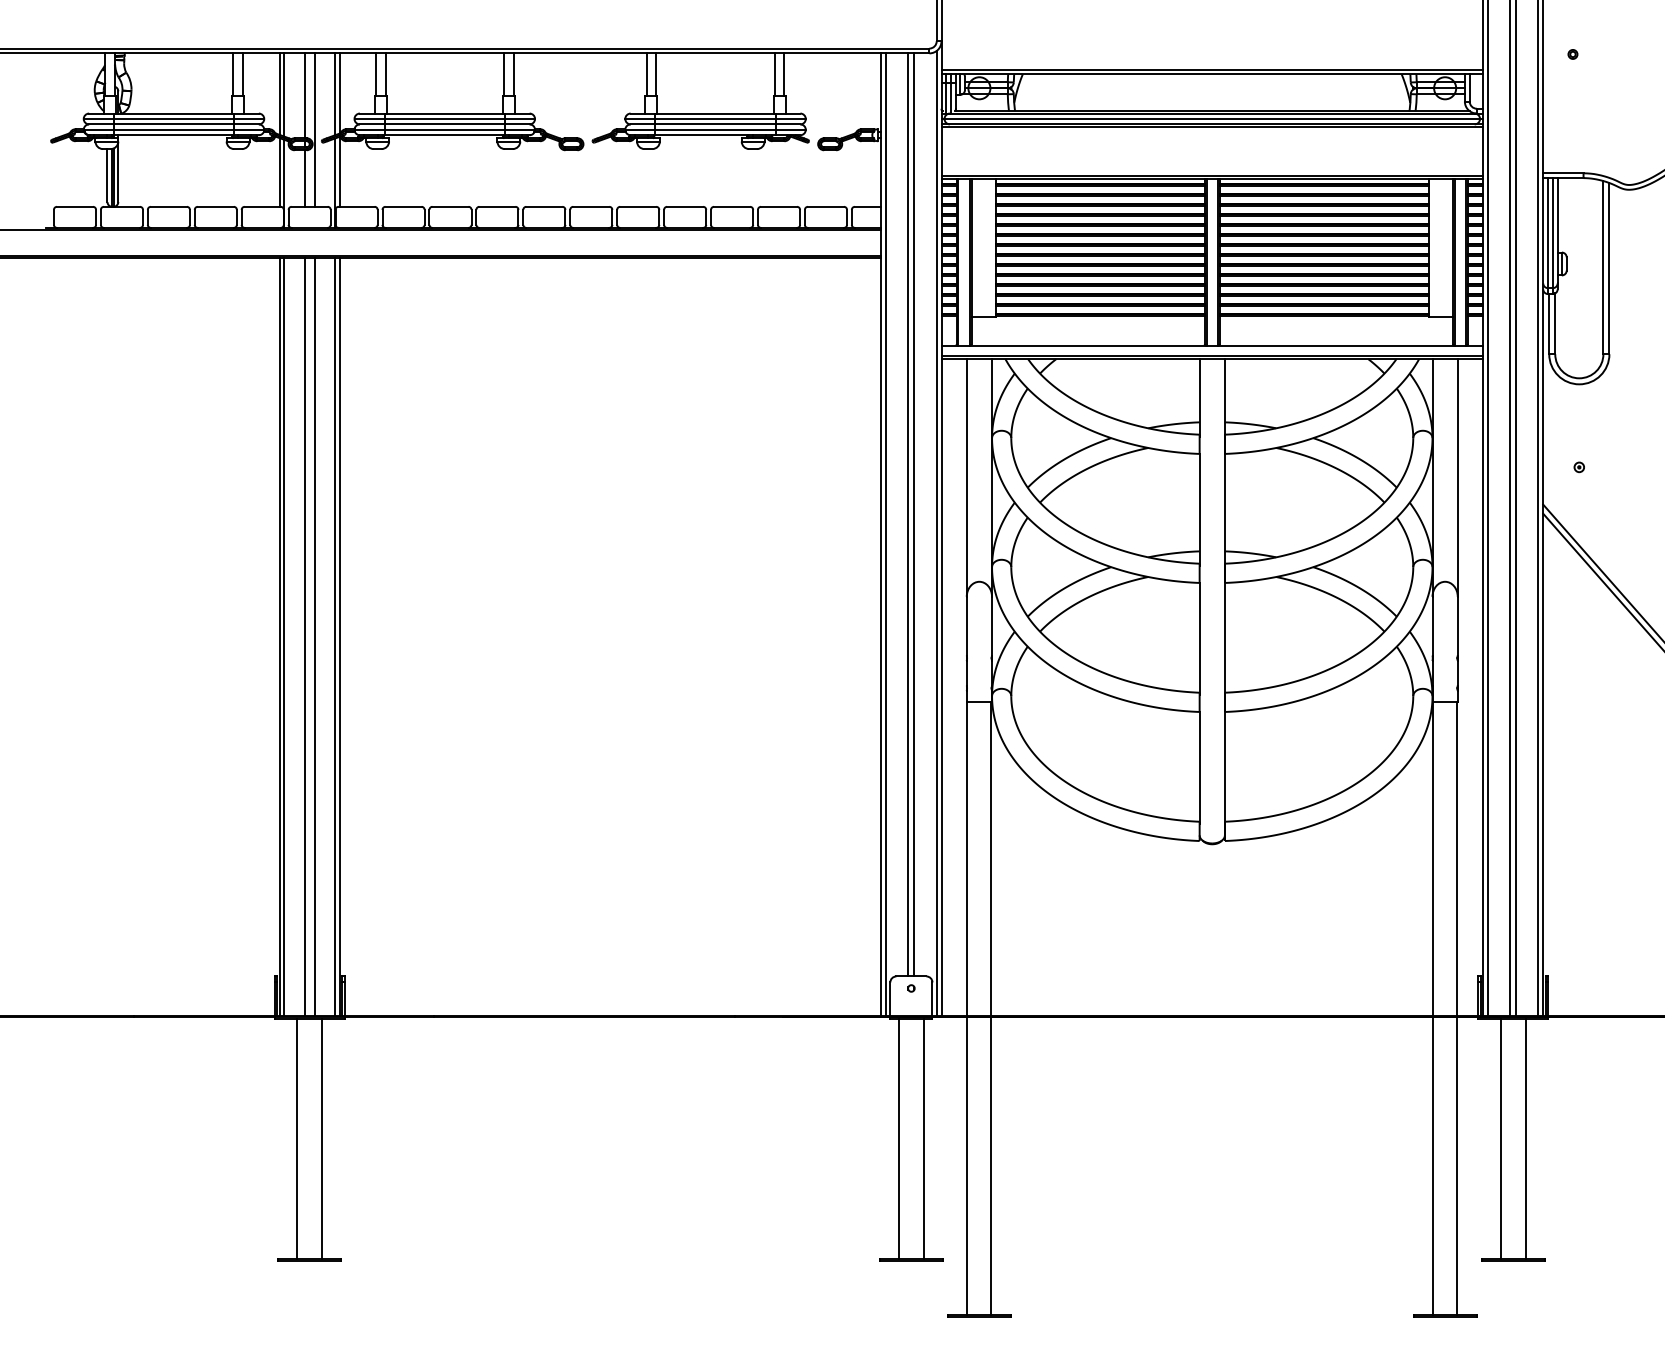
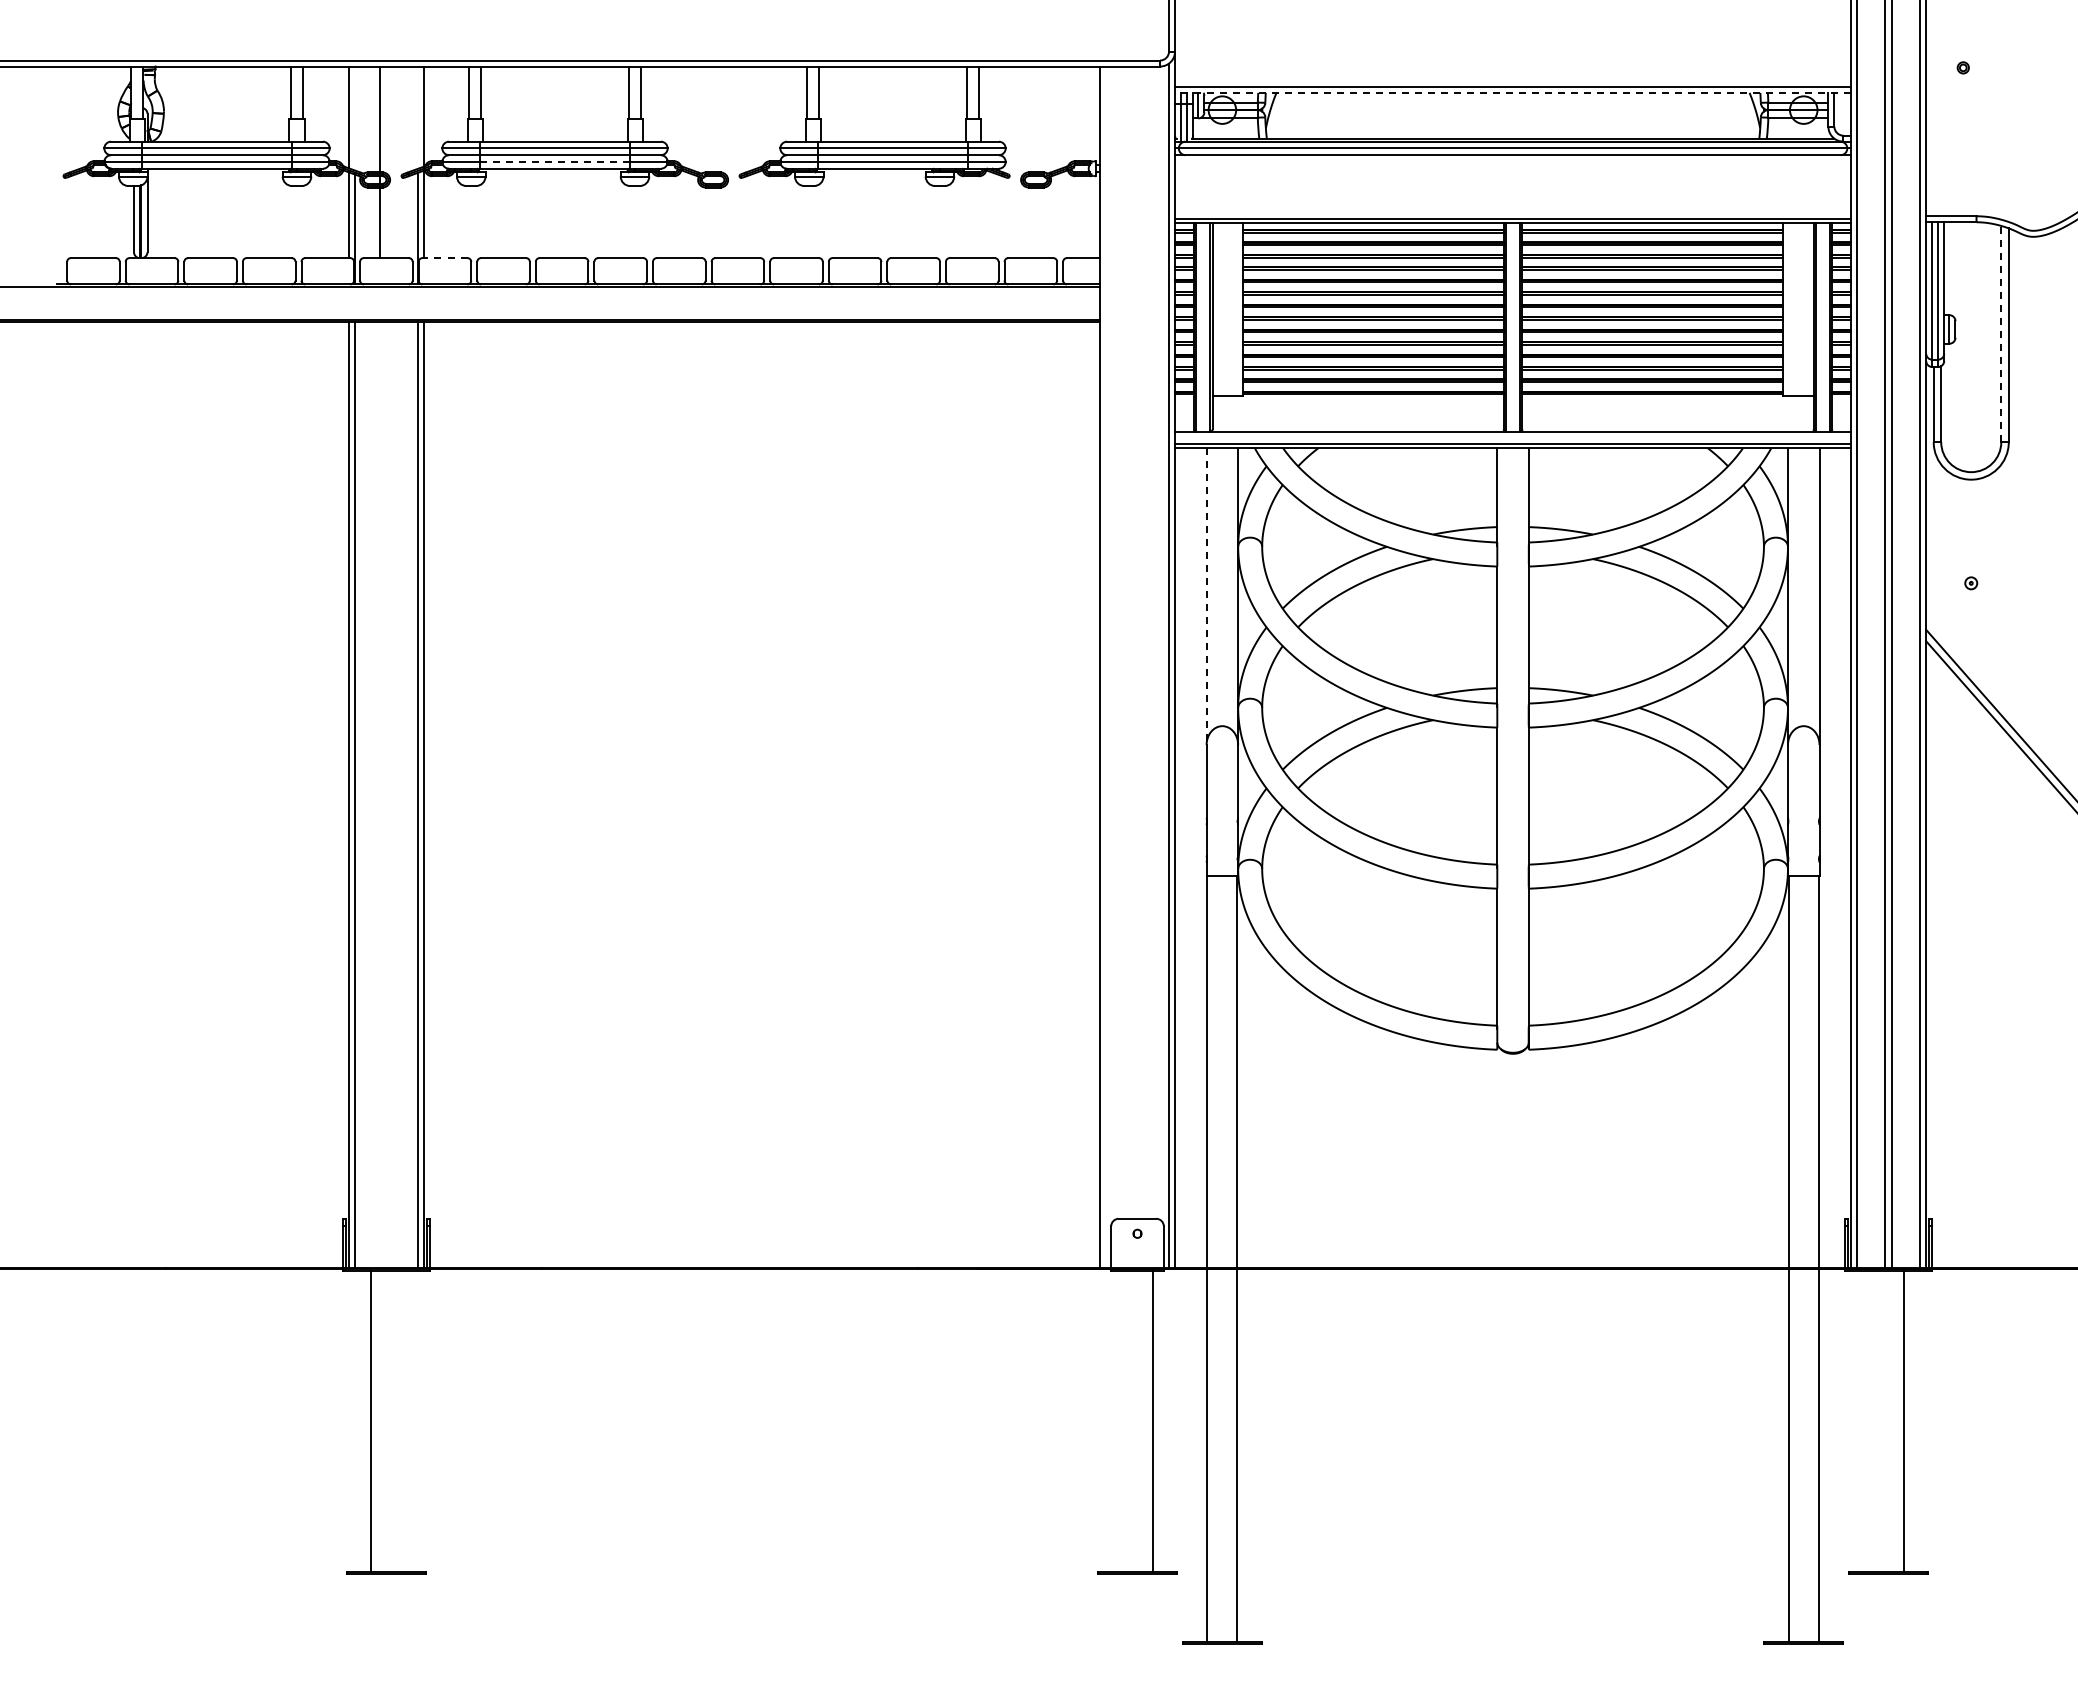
line: (1211, 74) -> (1512, 92), solid -> dashed
line: (284, 94) -> (354, 118), removed
line: (334, 94) -> (417, 117), removed
line: (1212, 127) -> (1513, 158), removed
line: (444, 129) -> (554, 161), solid -> dashed
line: (314, 130) -> (392, 162), removed
line: (356, 207) -> (444, 258), solid -> dashed
line: (1603, 267) -> (2001, 333), solid -> dashed
line: (966, 478) -> (1206, 597), solid -> dashed
line: (908, 514) -> (1133, 642), removed
line: (914, 514) -> (1141, 642), removed
line: (885, 534) -> (1105, 667), removed
line: (304, 636) -> (380, 794), removed
line: (314, 636) -> (392, 794), removed
line: (322, 1138) -> (402, 1421), removed
line: (898, 1138) -> (1121, 1421), removed
line: (1500, 1138) -> (1872, 1421), removed

